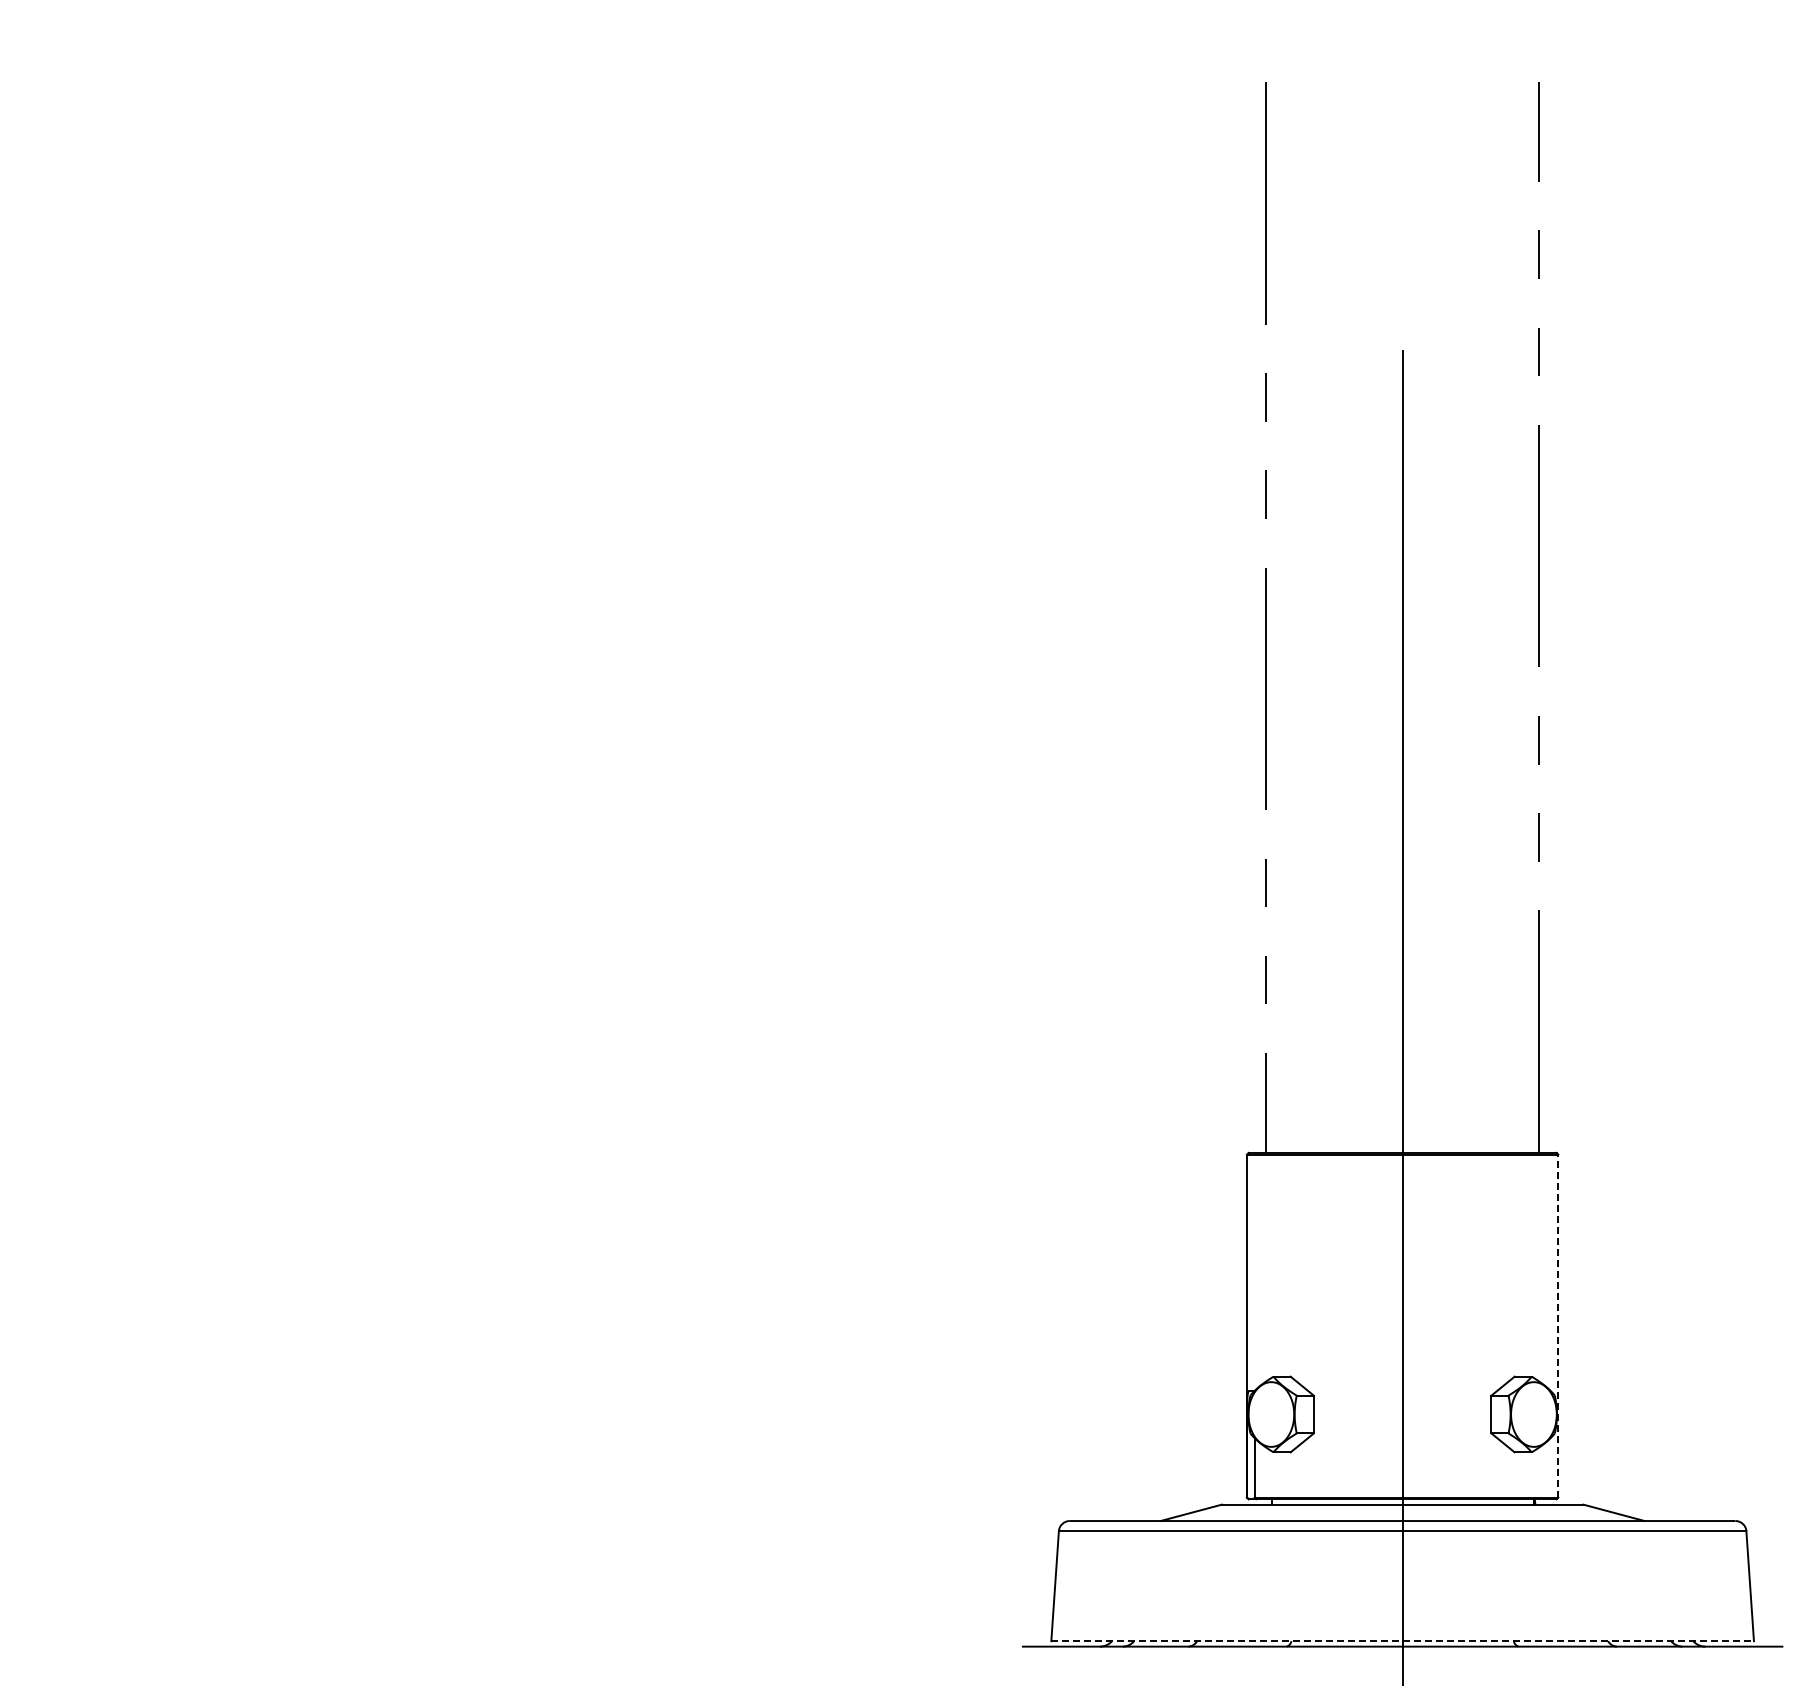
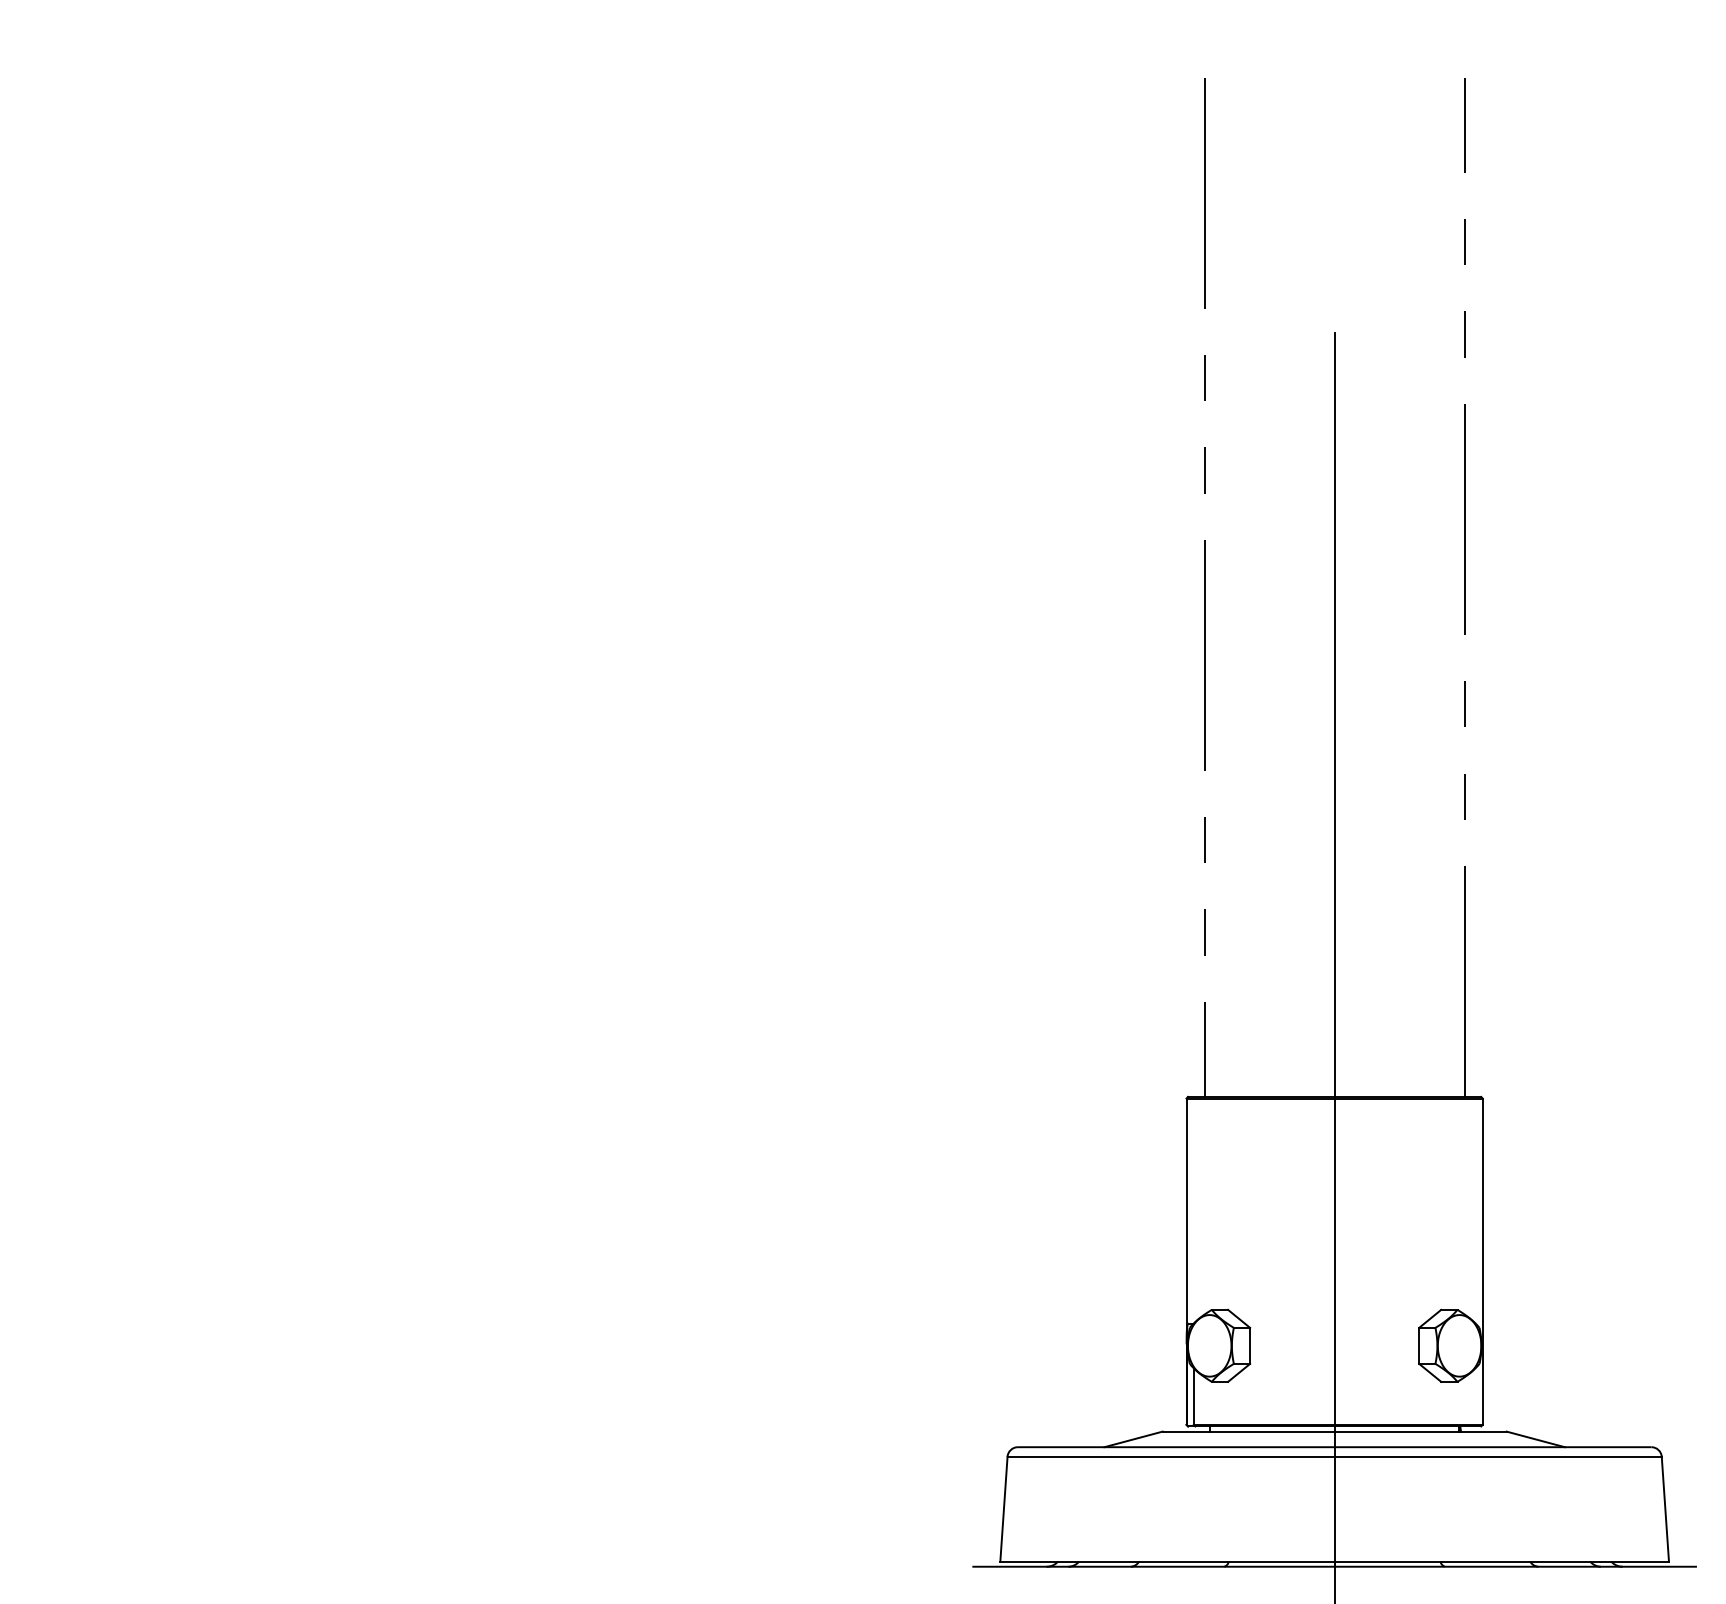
line: (1558, 1325) -> (1482, 1261), dashed -> solid
line: (1403, 1641) -> (1335, 1561), dashed -> solid

